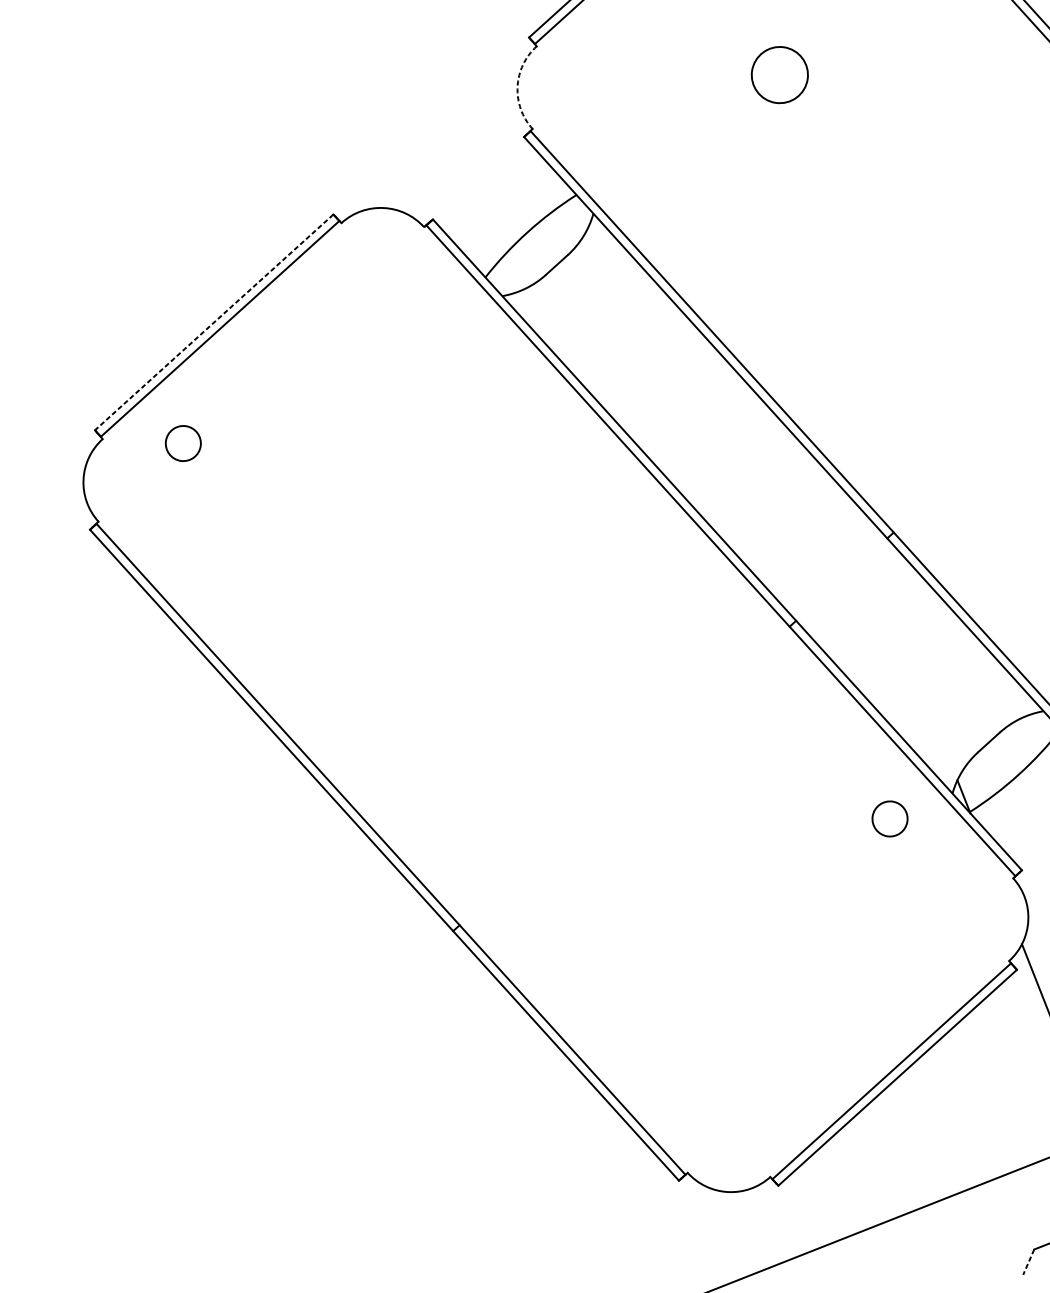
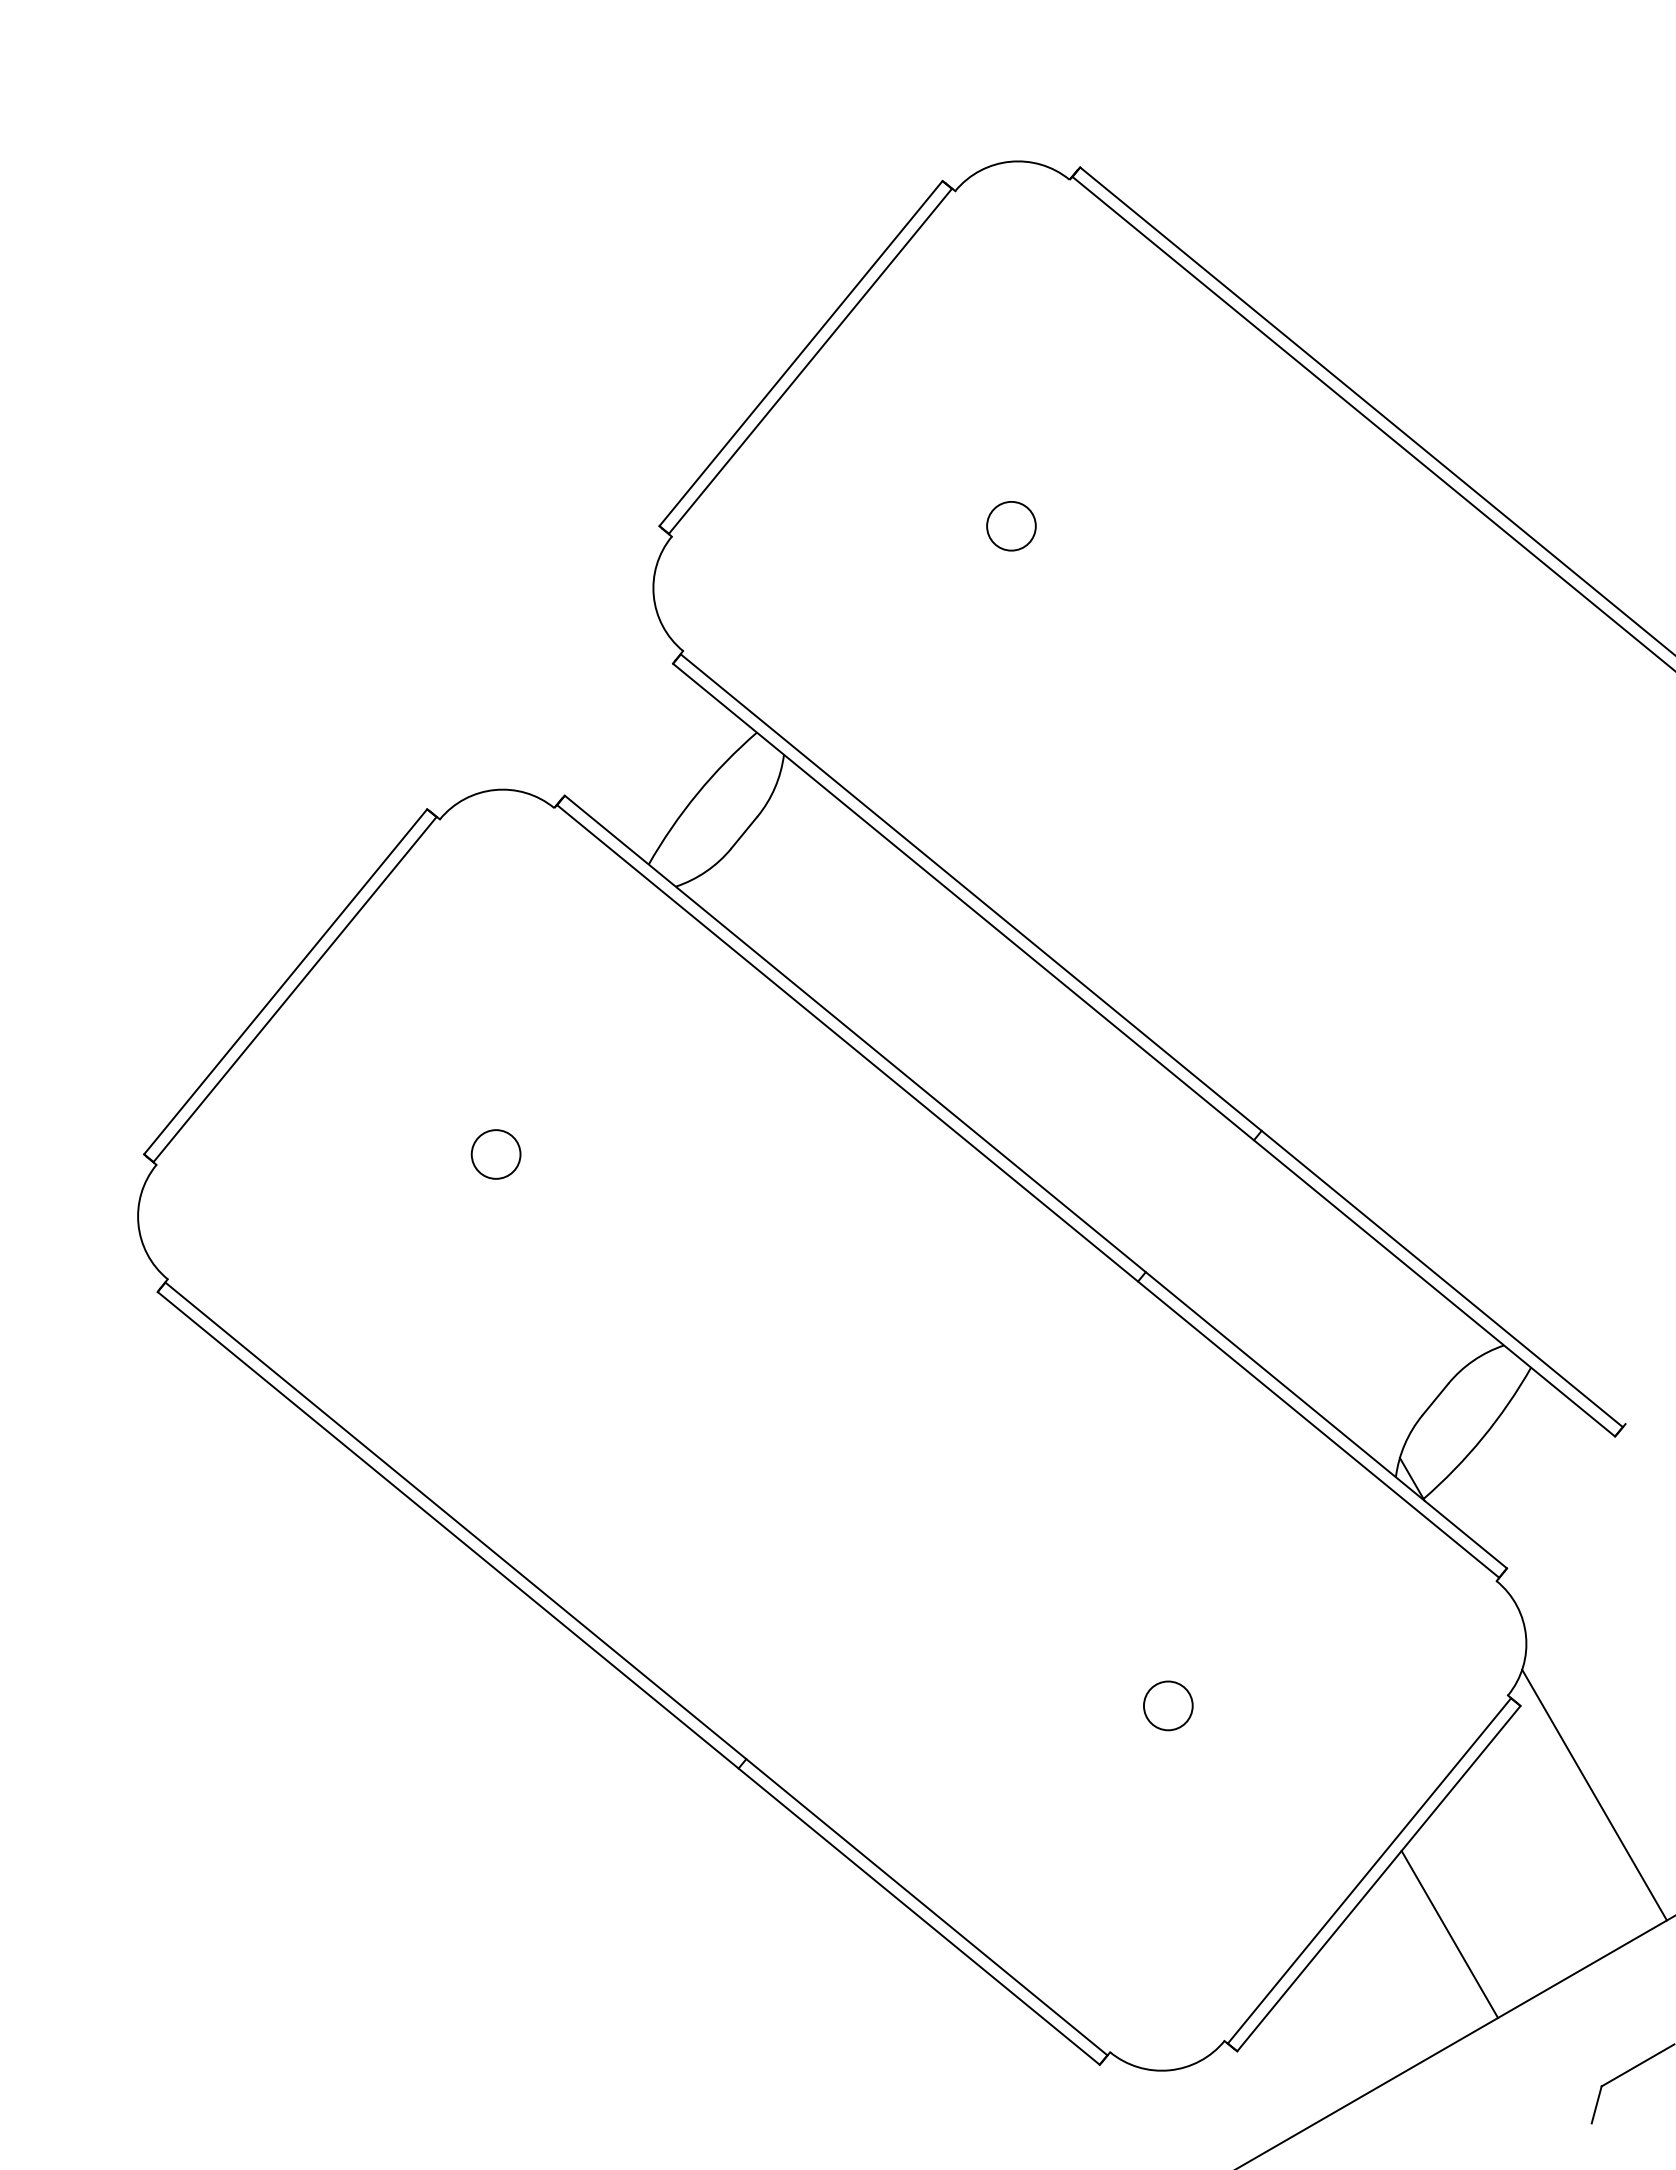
circle: (779, 74) -> (1011, 525), size x0.62
arc: (517, 87) -> (653, 596), dashed -> solid
line: (214, 322) -> (285, 982), dashed -> solid
circle: (182, 443) -> (495, 1154), moved
circle: (890, 818) -> (1168, 1705), moved
line: (942, 1125) -> (1449, 1934), added
line: (1028, 1262) -> (1596, 2105), dashed -> solid

